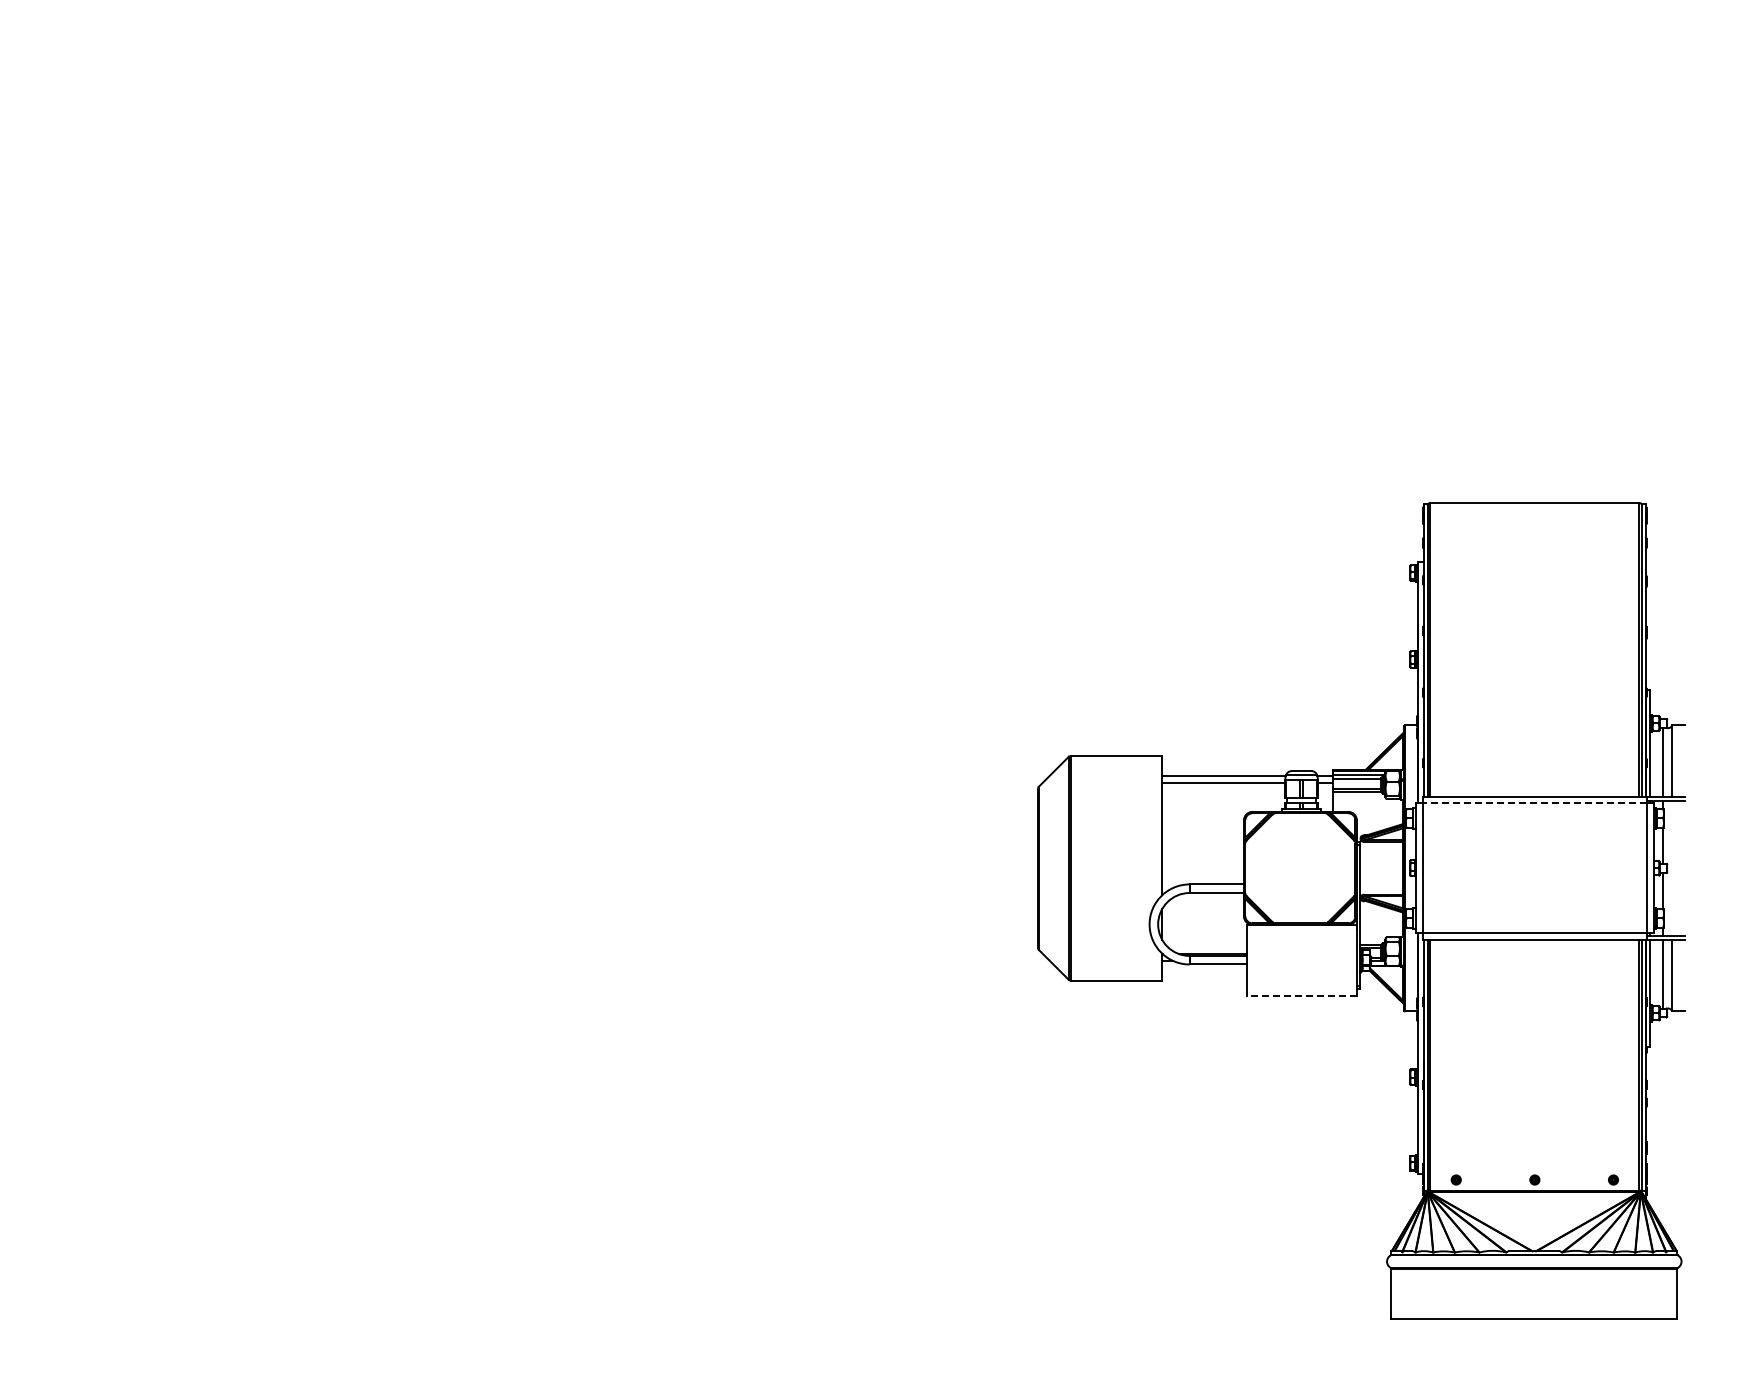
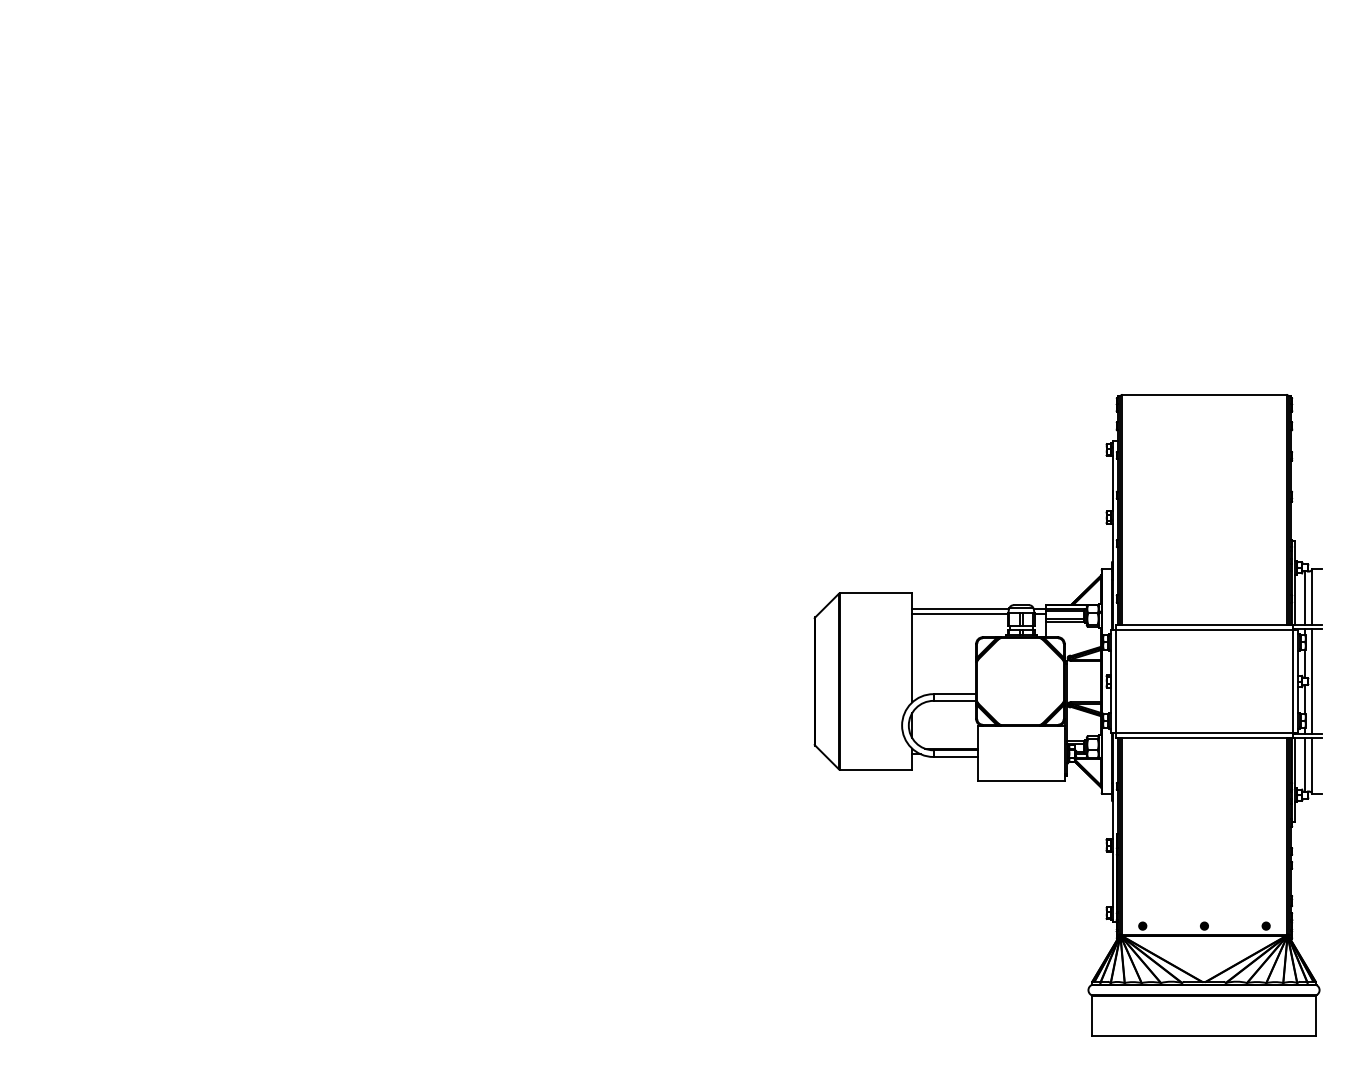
line: (1534, 803) -> (1204, 630), dashed -> solid
line: (1672, 868) -> (1312, 681), added
line: (1301, 995) -> (1021, 781), dashed -> solid

